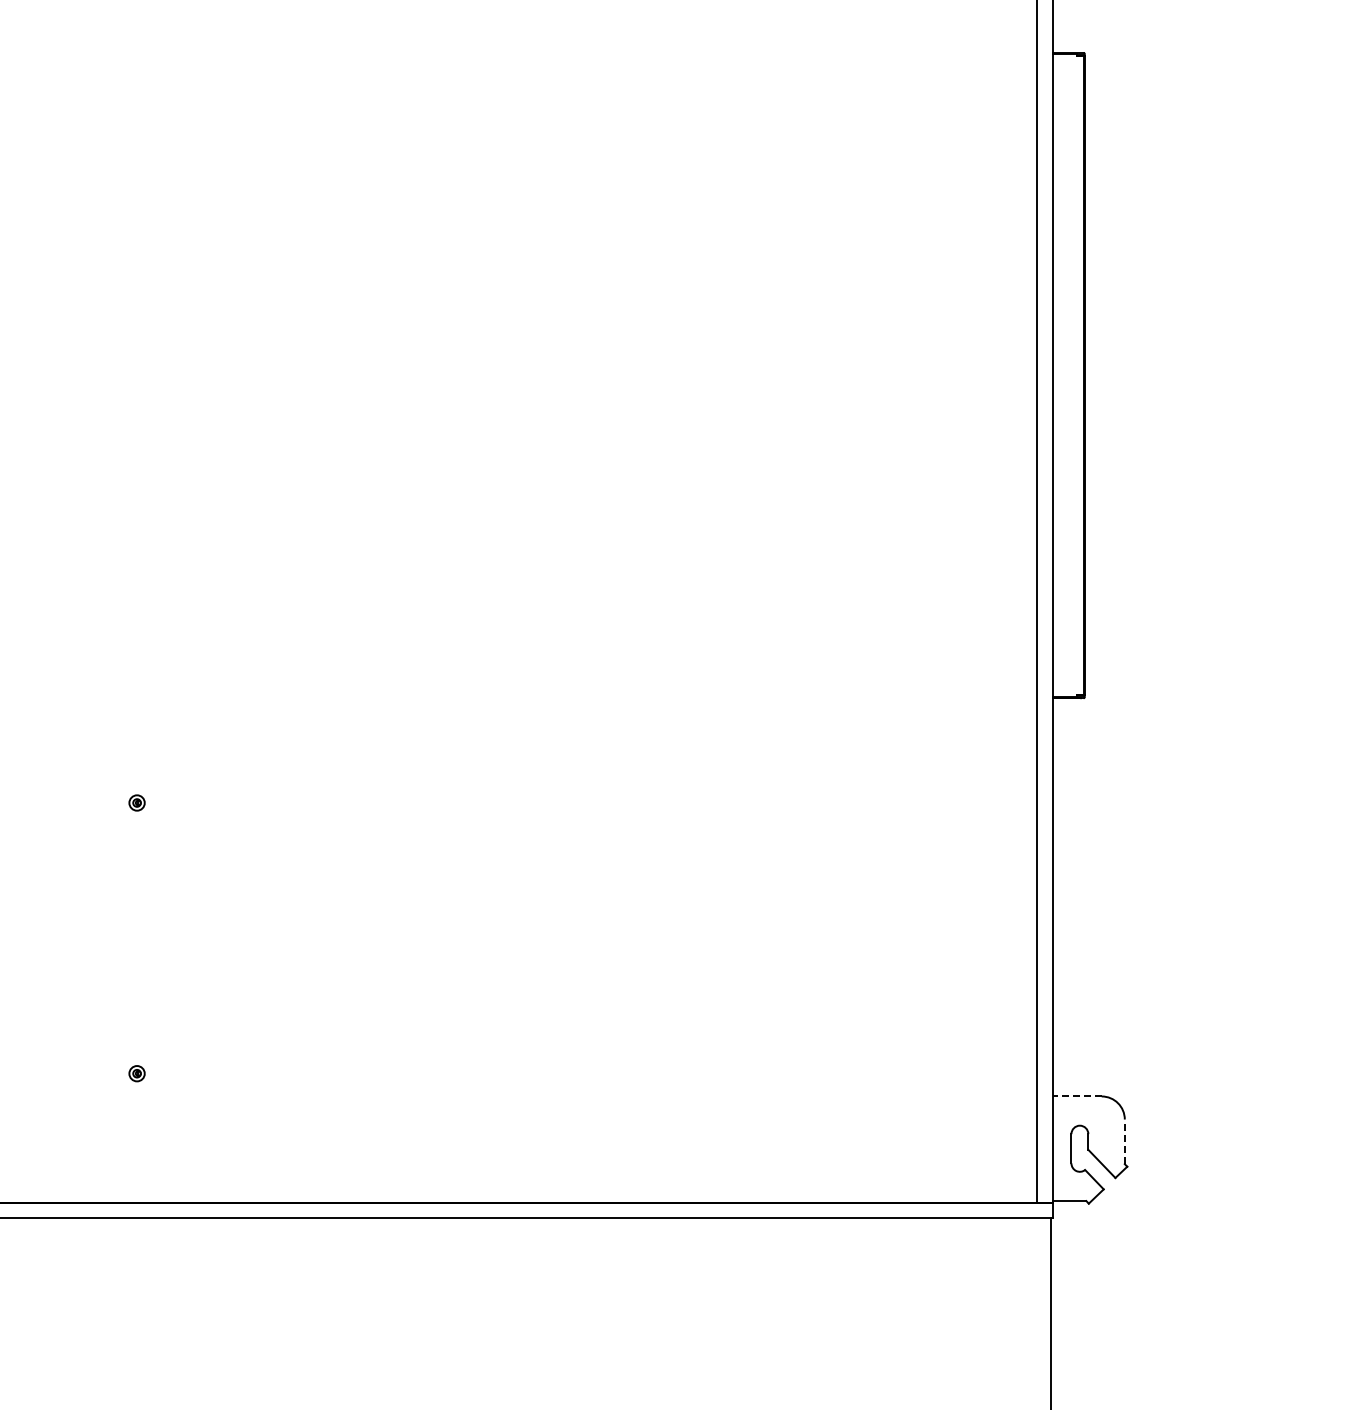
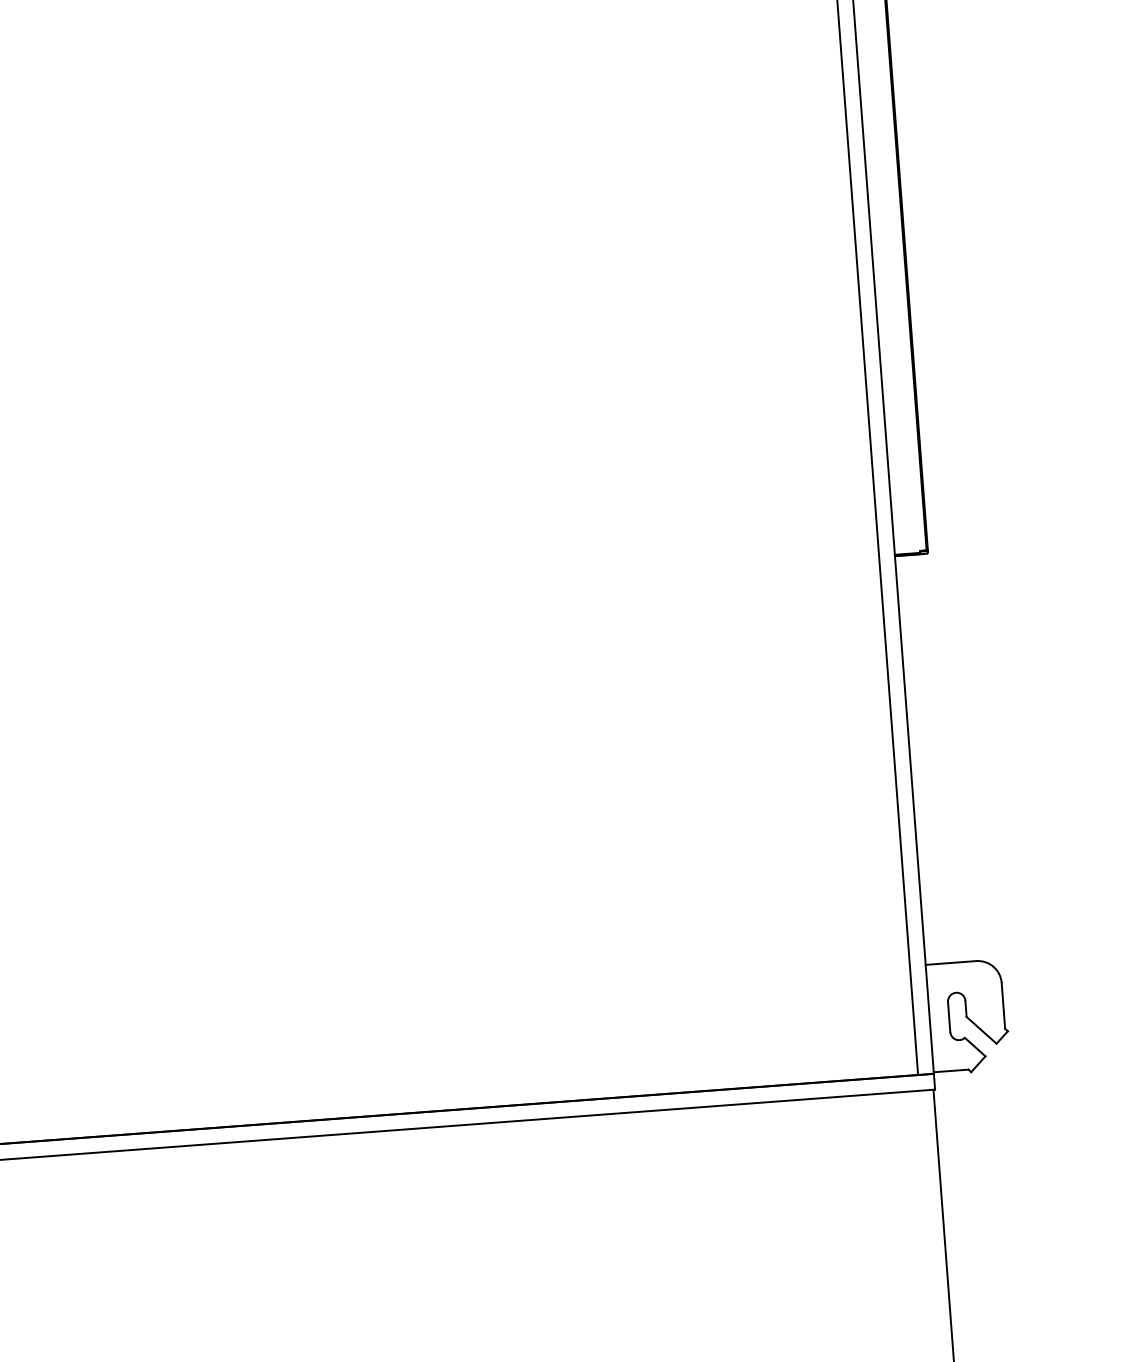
line: (1077, 1096) -> (951, 962), dashed -> solid
line: (1124, 1141) -> (1003, 1005), dashed -> solid

